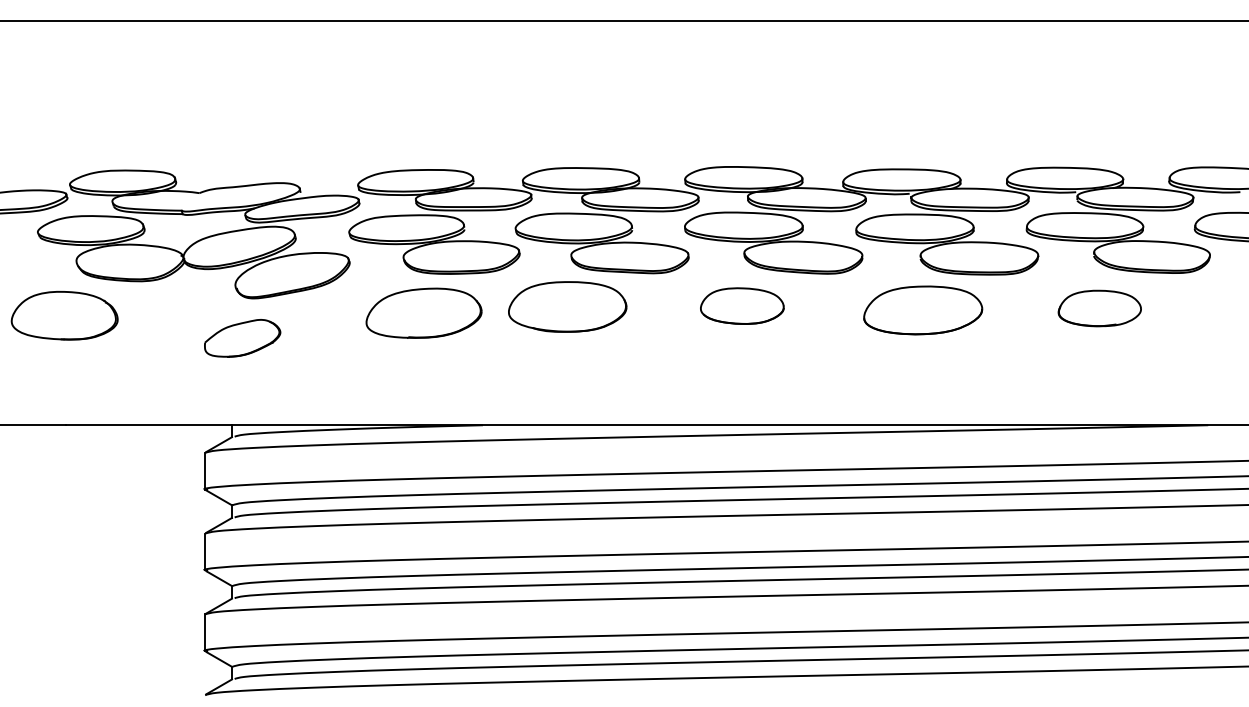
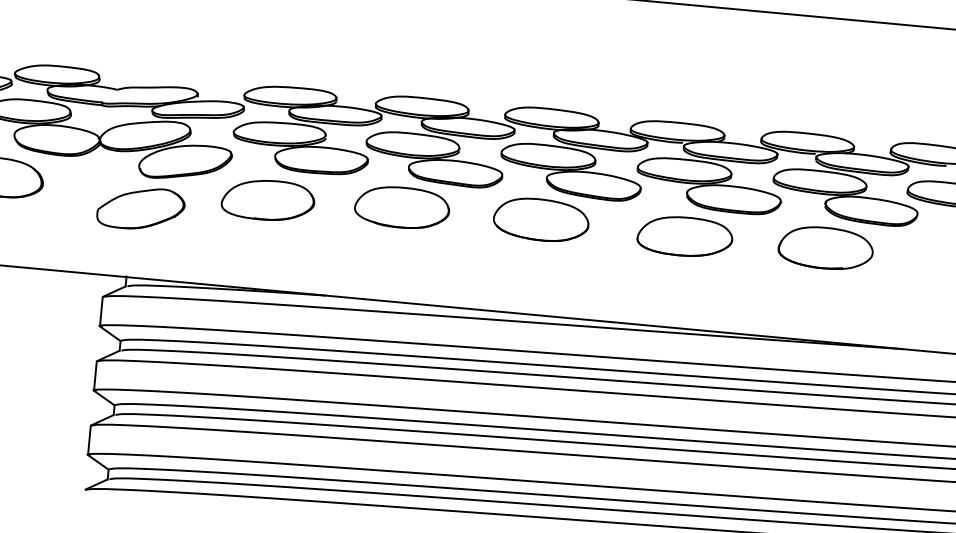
part: (742, 305) -> (541, 219), size x1.43
part: (1099, 308) -> (825, 248), size x1.43
part: (423, 312) -> (267, 199), moved
part: (242, 338) -> (140, 208), size x1.43

